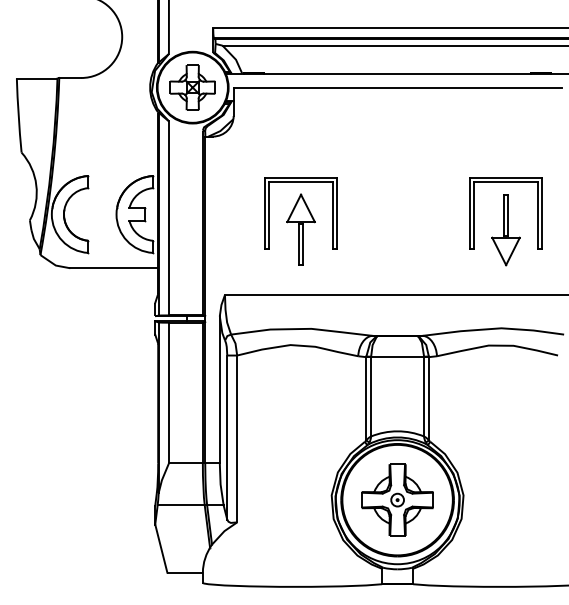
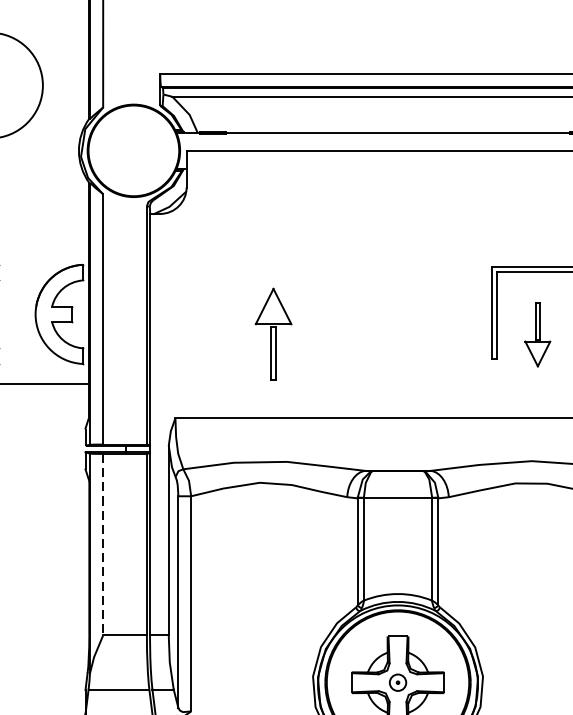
part: (192, 87) -> (133, 150), removed
part: (300, 182) -> (272, 273), removed
part: (505, 230) -> (537, 335), size x0.7
line: (168, 393) -> (102, 545), solid -> dashed

